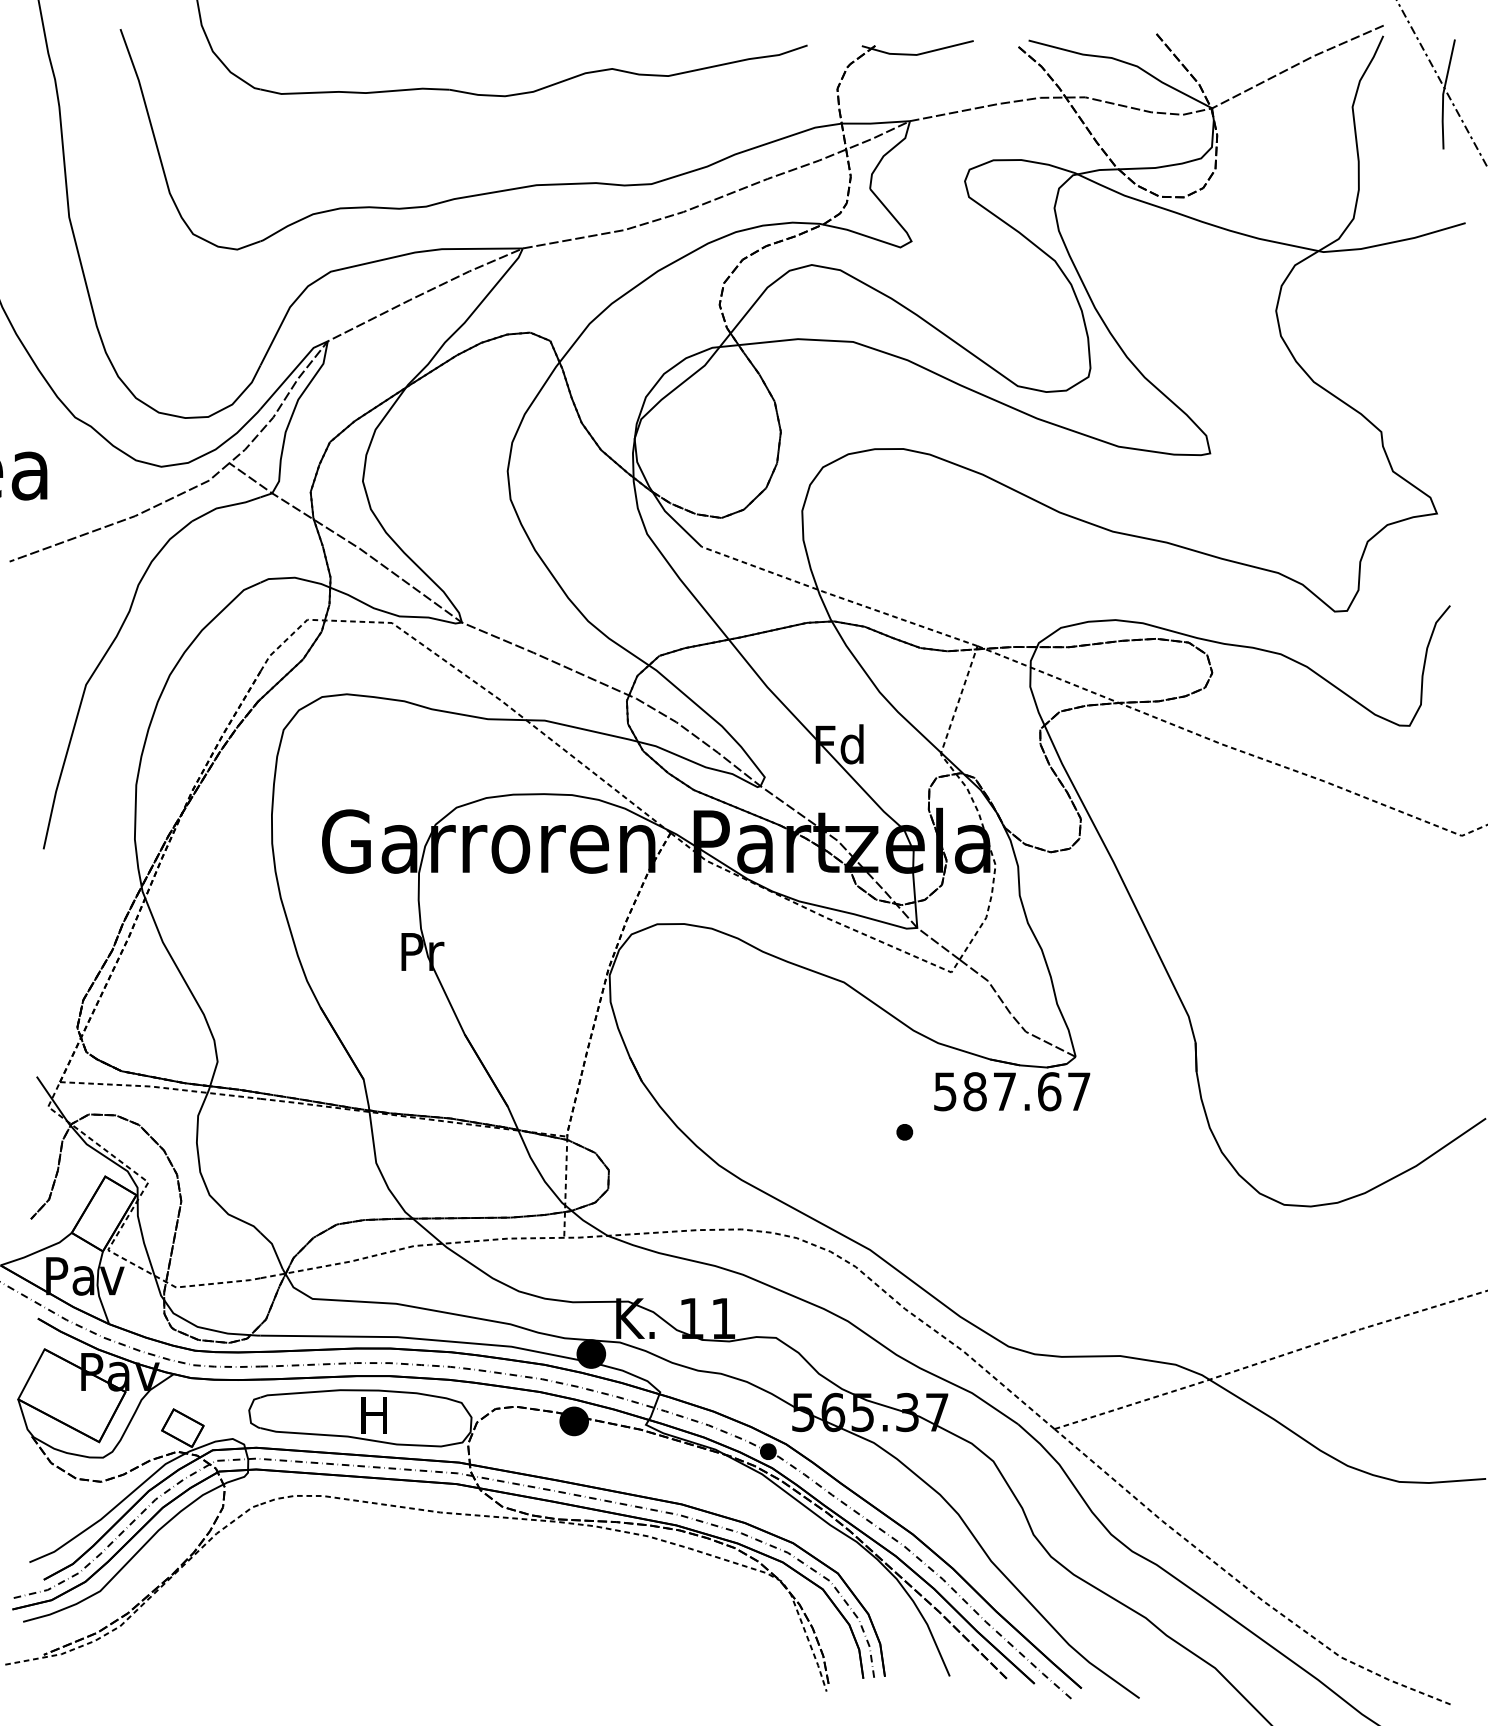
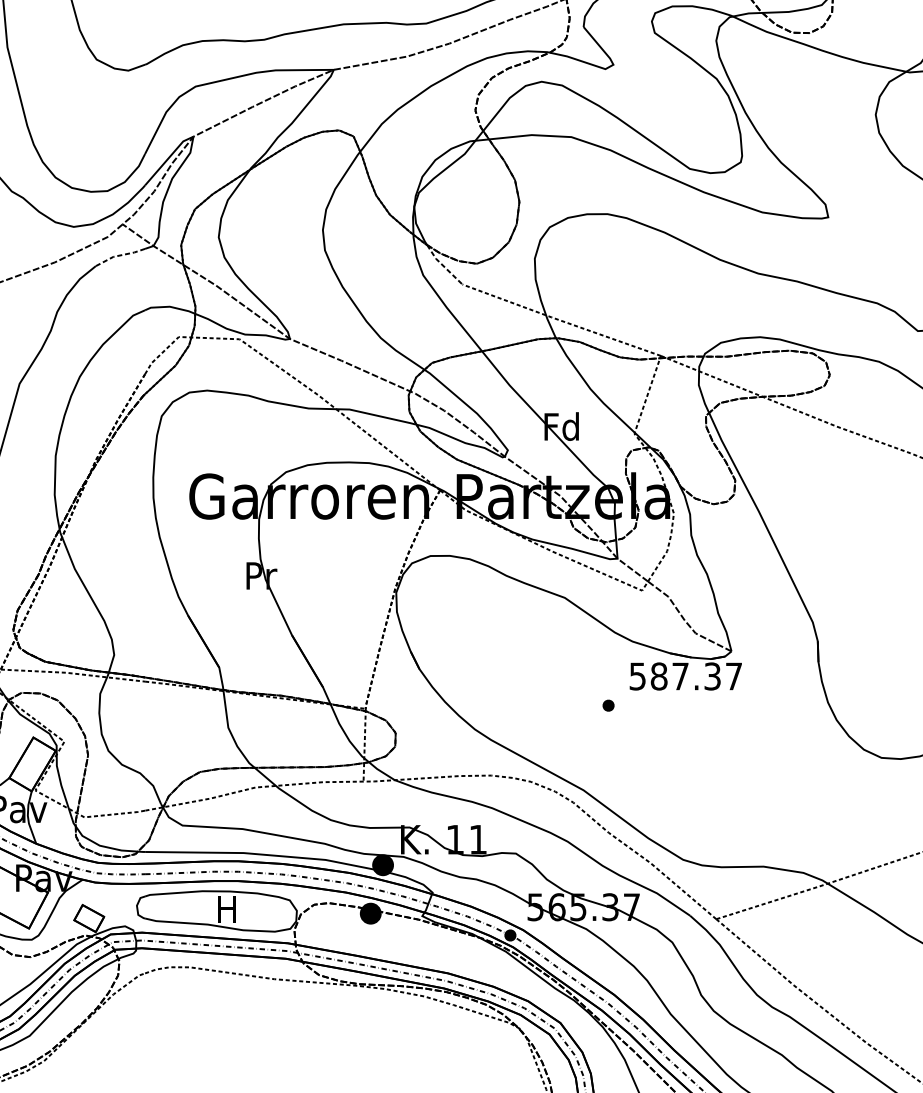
line: (225, 506) -> (119, 255), solid -> dashed
line: (674, 520) -> (442, 265), solid -> dashed
text: (1049, 1091) -> (712, 676), 587.67 -> 587.37

